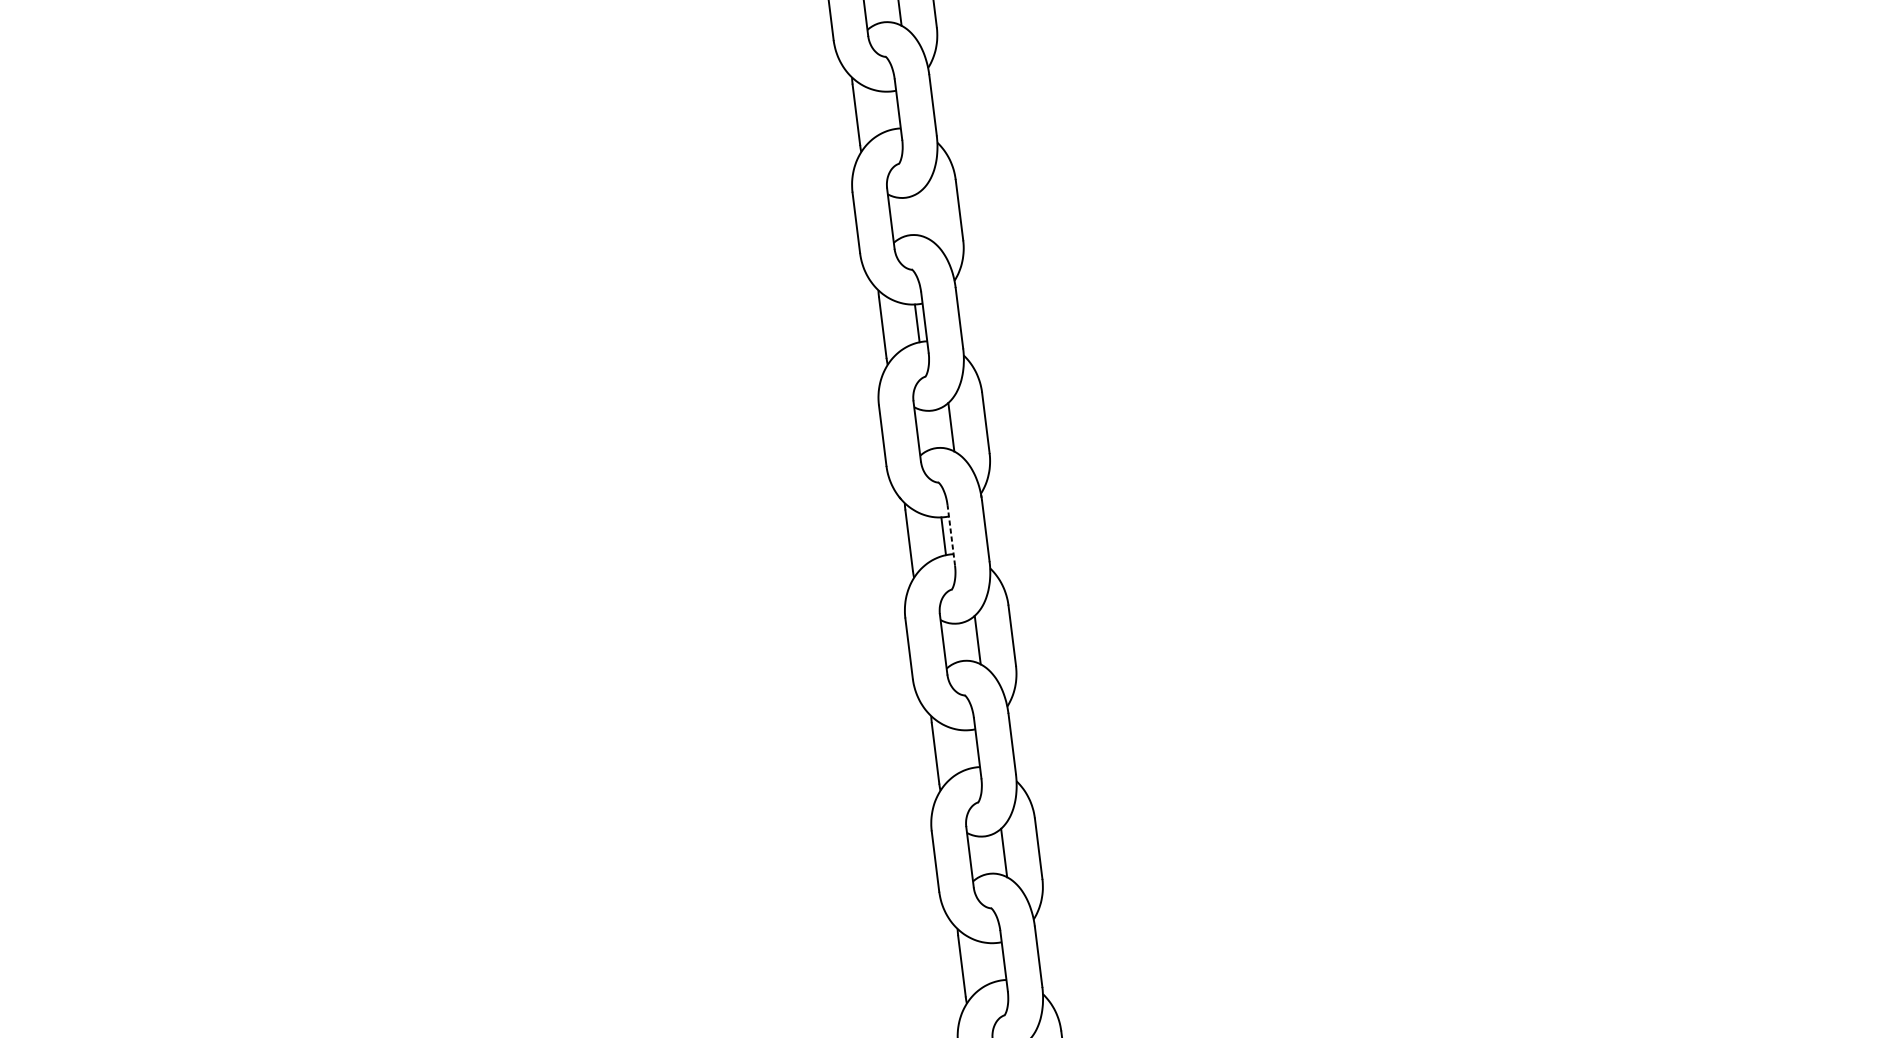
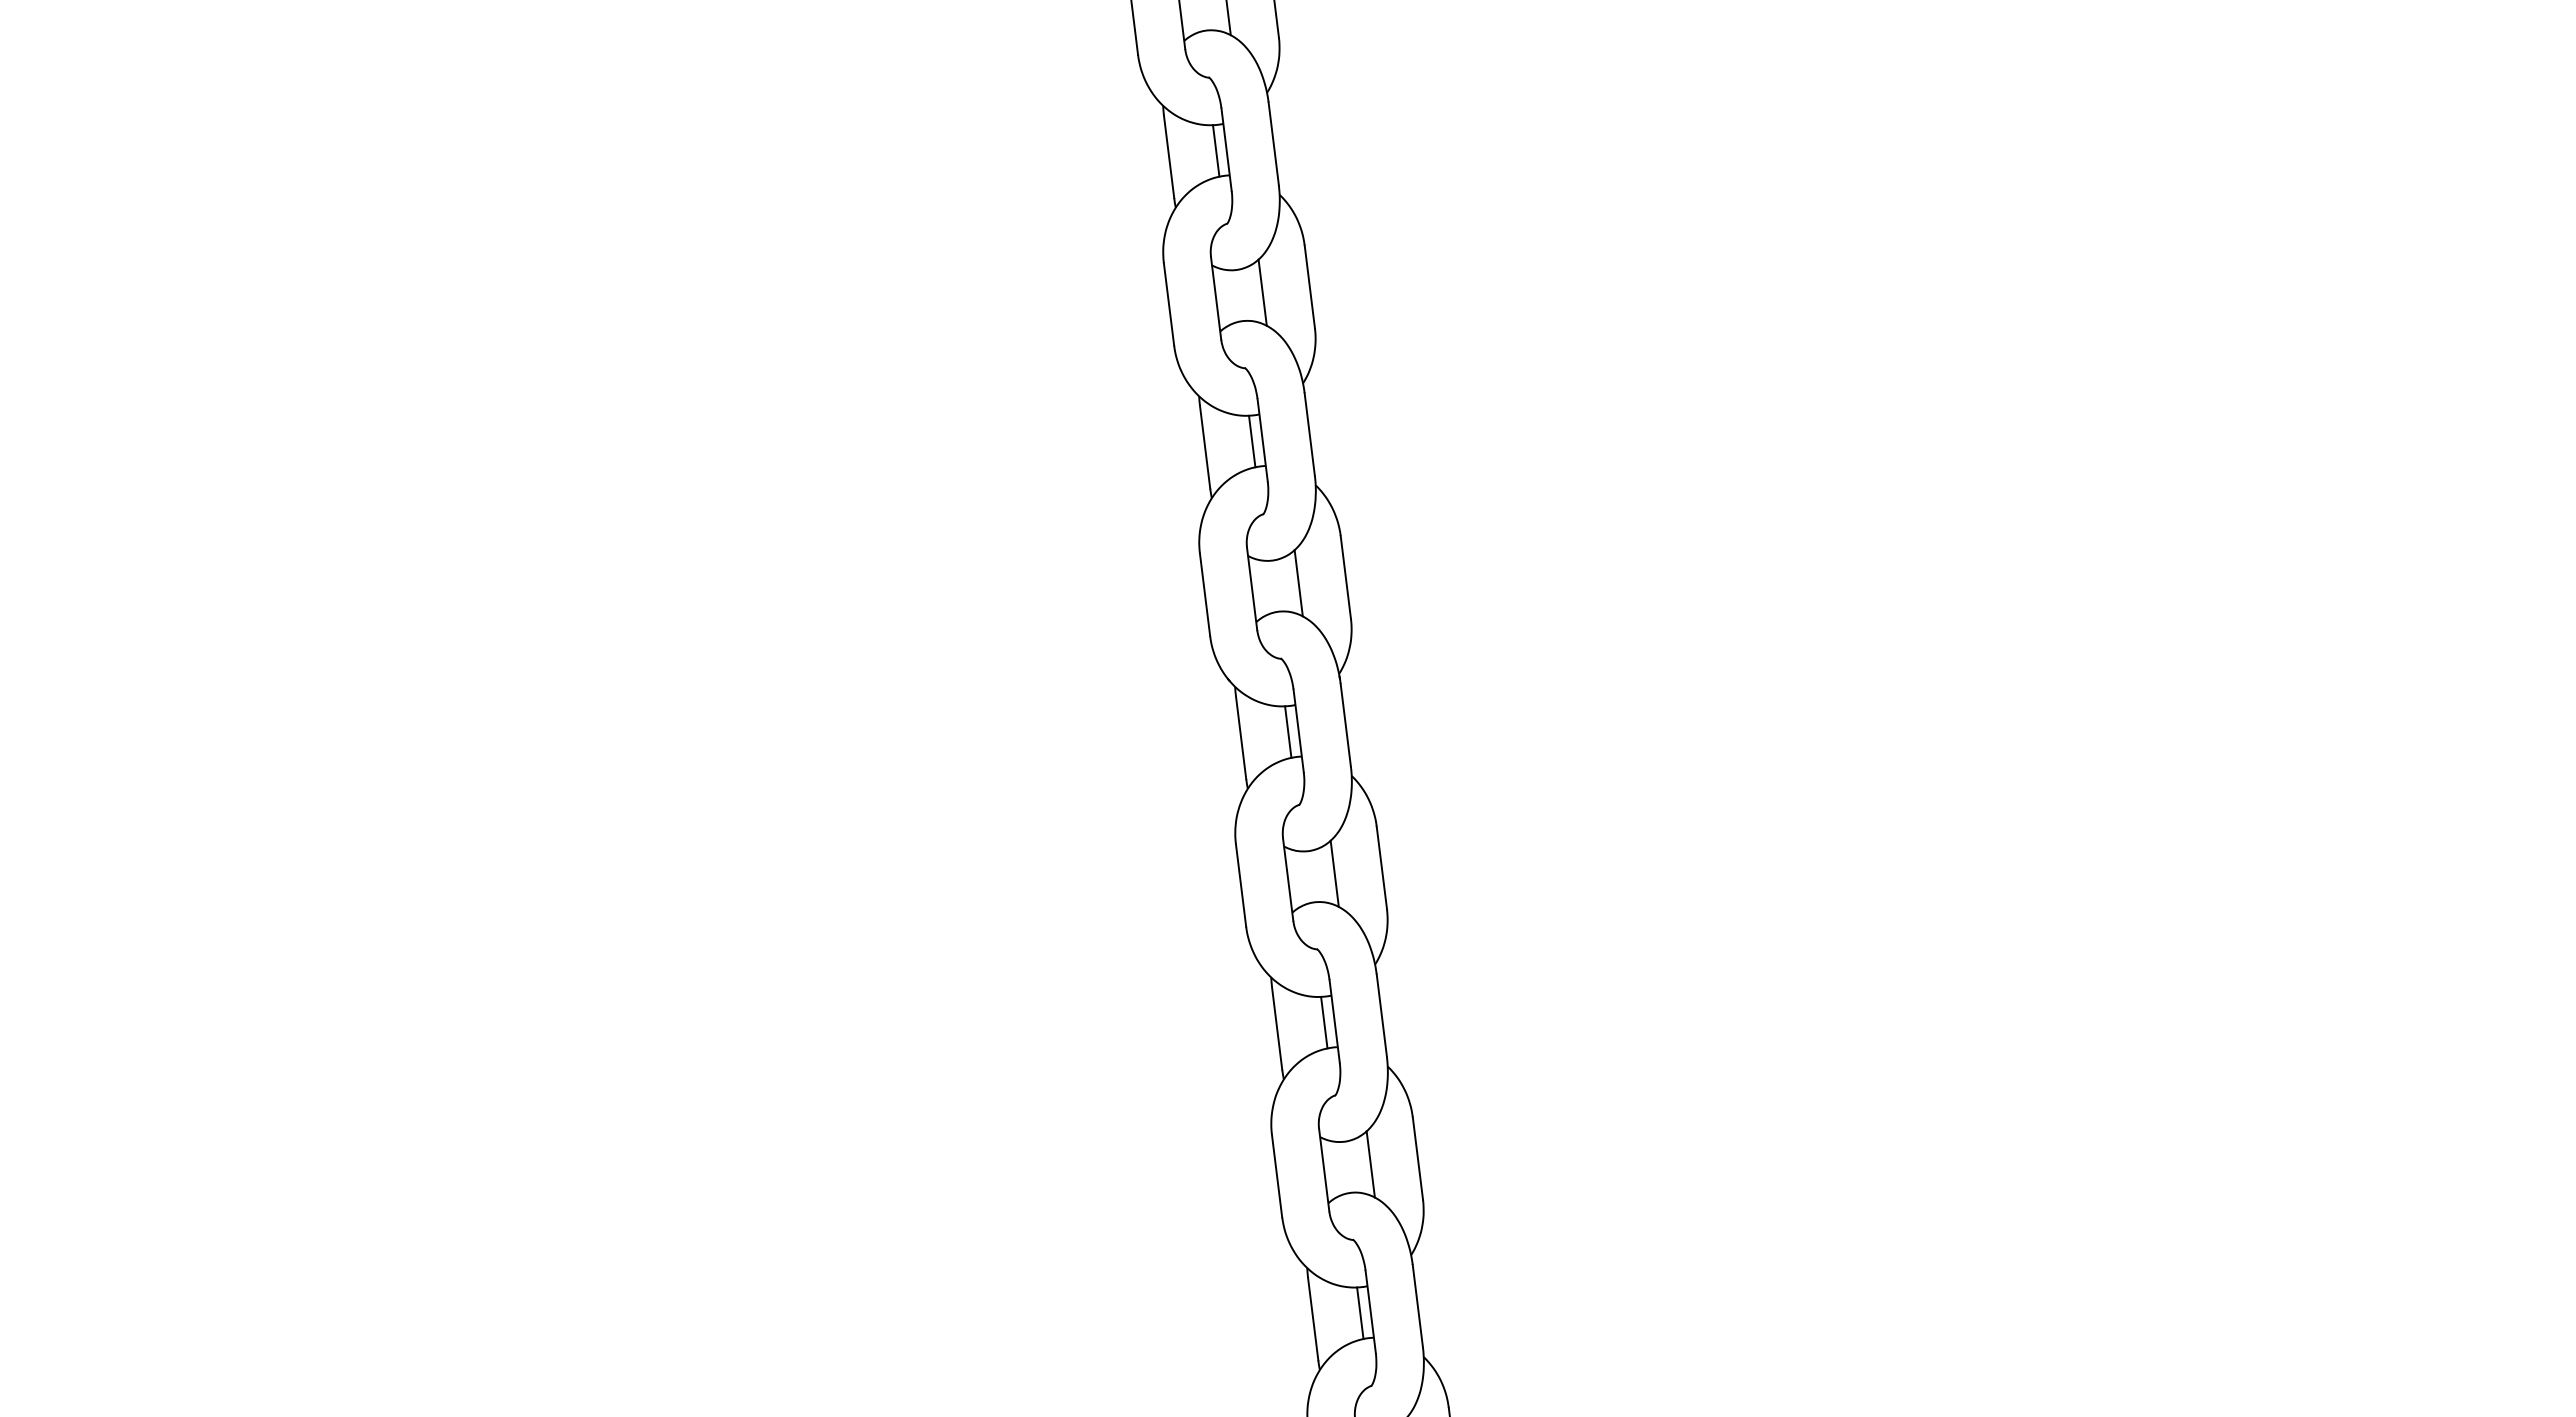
line: (891, 110) -> (1216, 150), added
line: (924, 214) -> (1262, 292), added
line: (951, 535) -> (1298, 730), dashed -> solid
line: (970, 749) -> (1324, 1022), added
line: (996, 962) -> (1360, 1313), added

